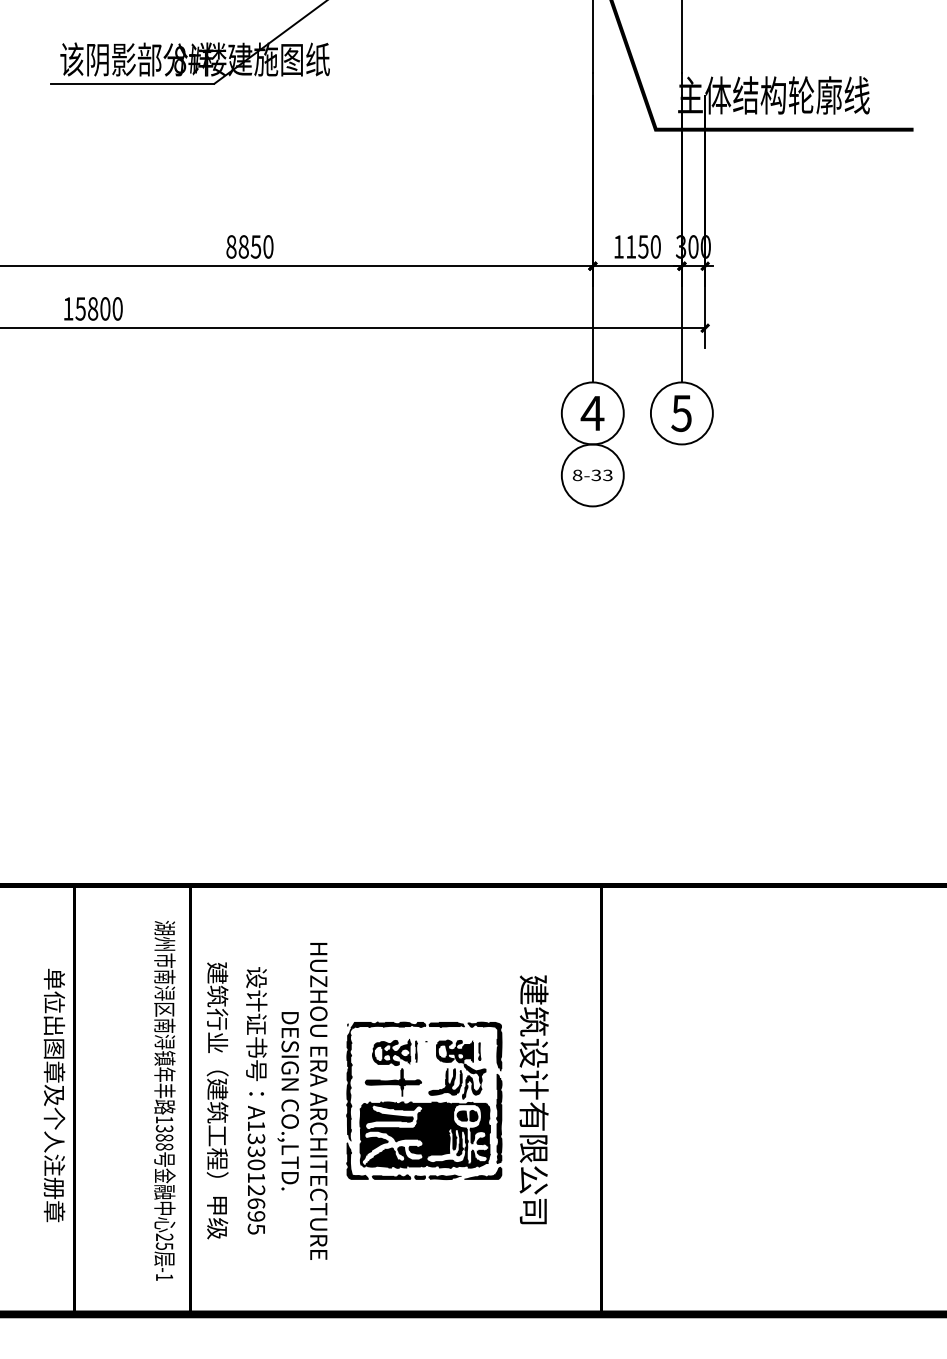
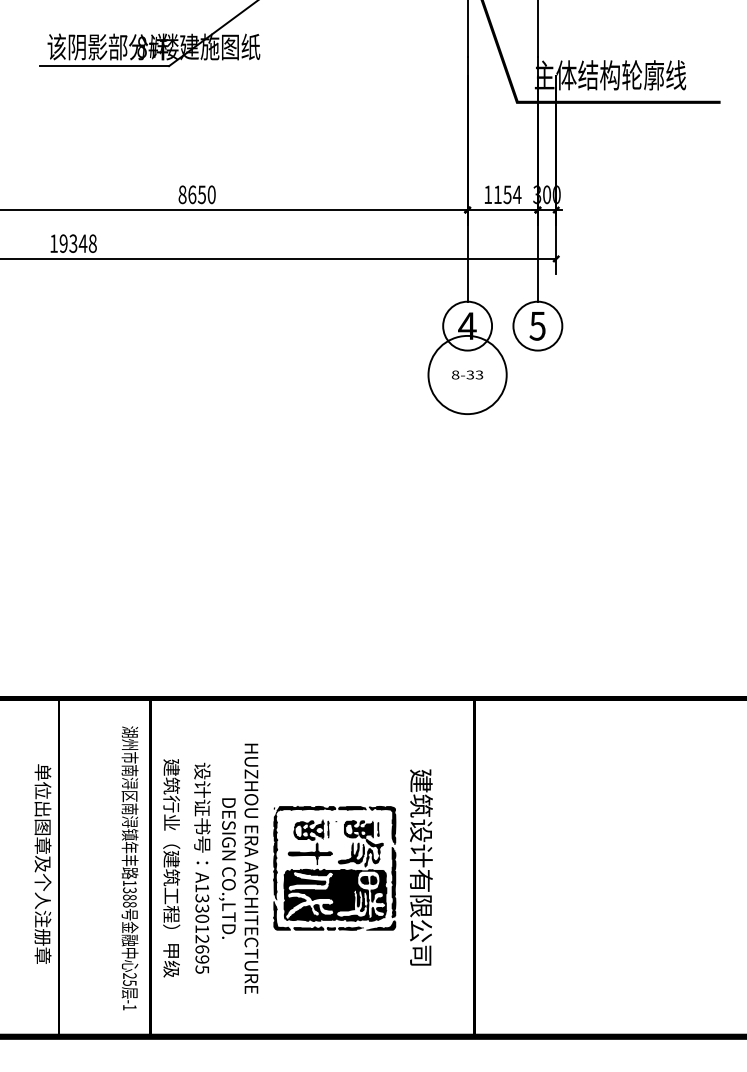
text: (244, 246) -> (192, 194), 8850 -> 8650
text: (654, 246) -> (516, 194), 1150 -> 1154
text: (98, 308) -> (77, 243), 15800 -> 19348
circle: (592, 474) -> (467, 374), size x1.6

